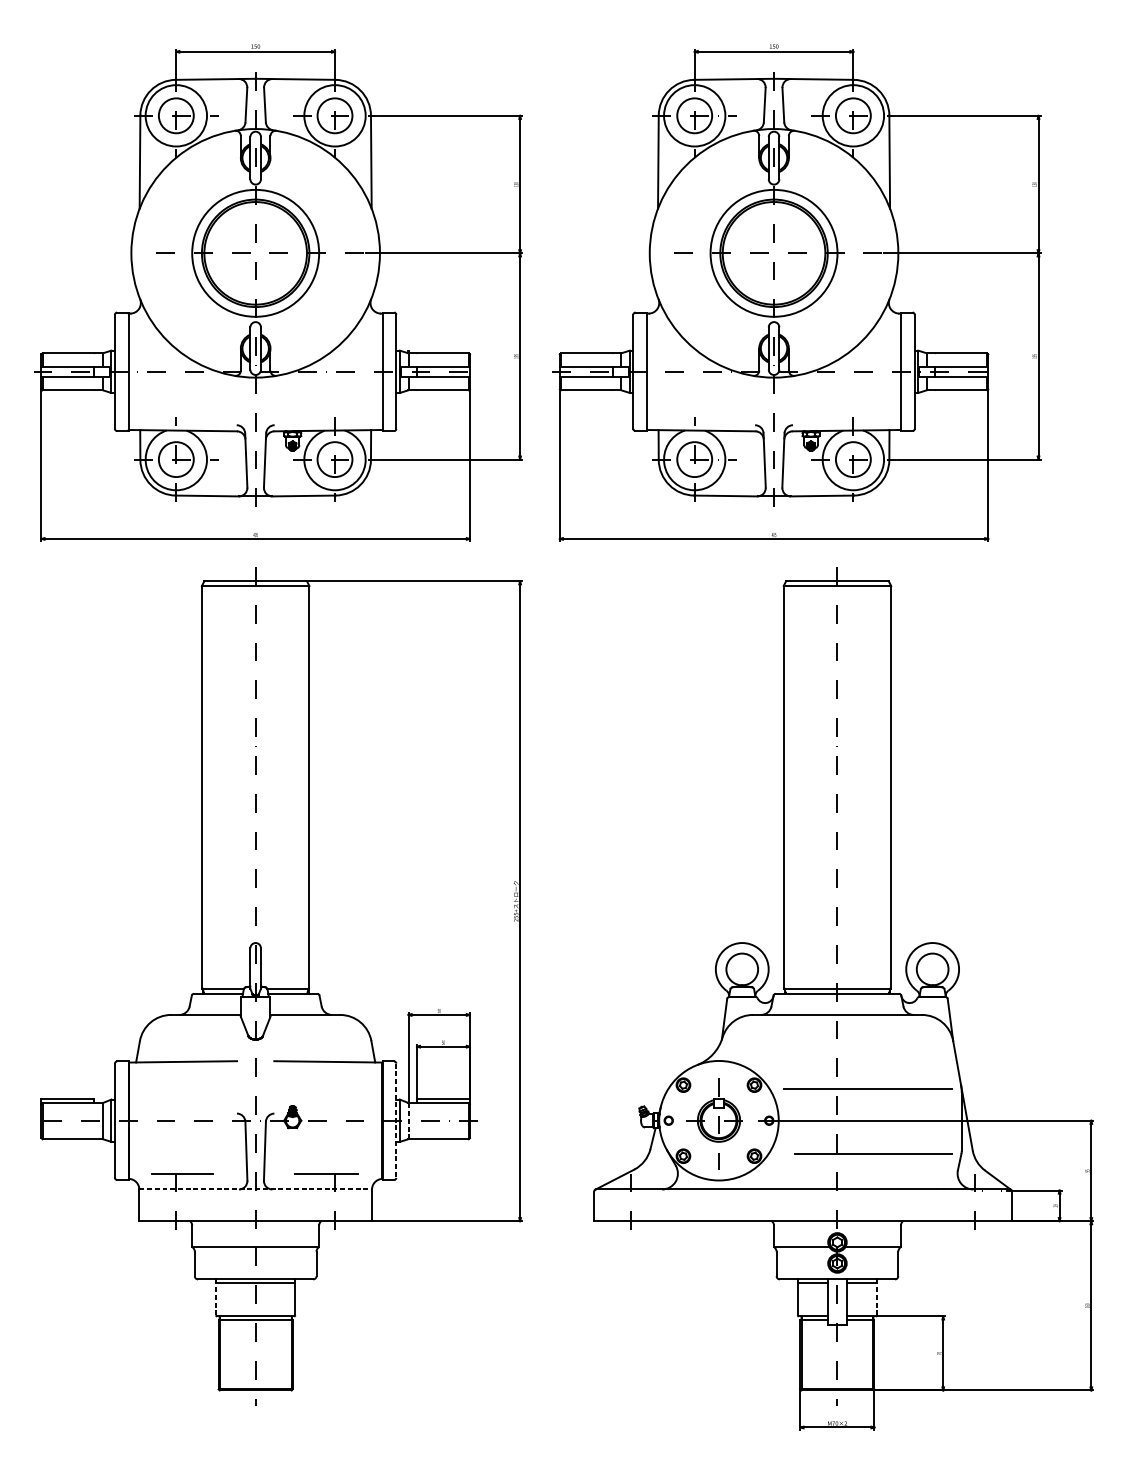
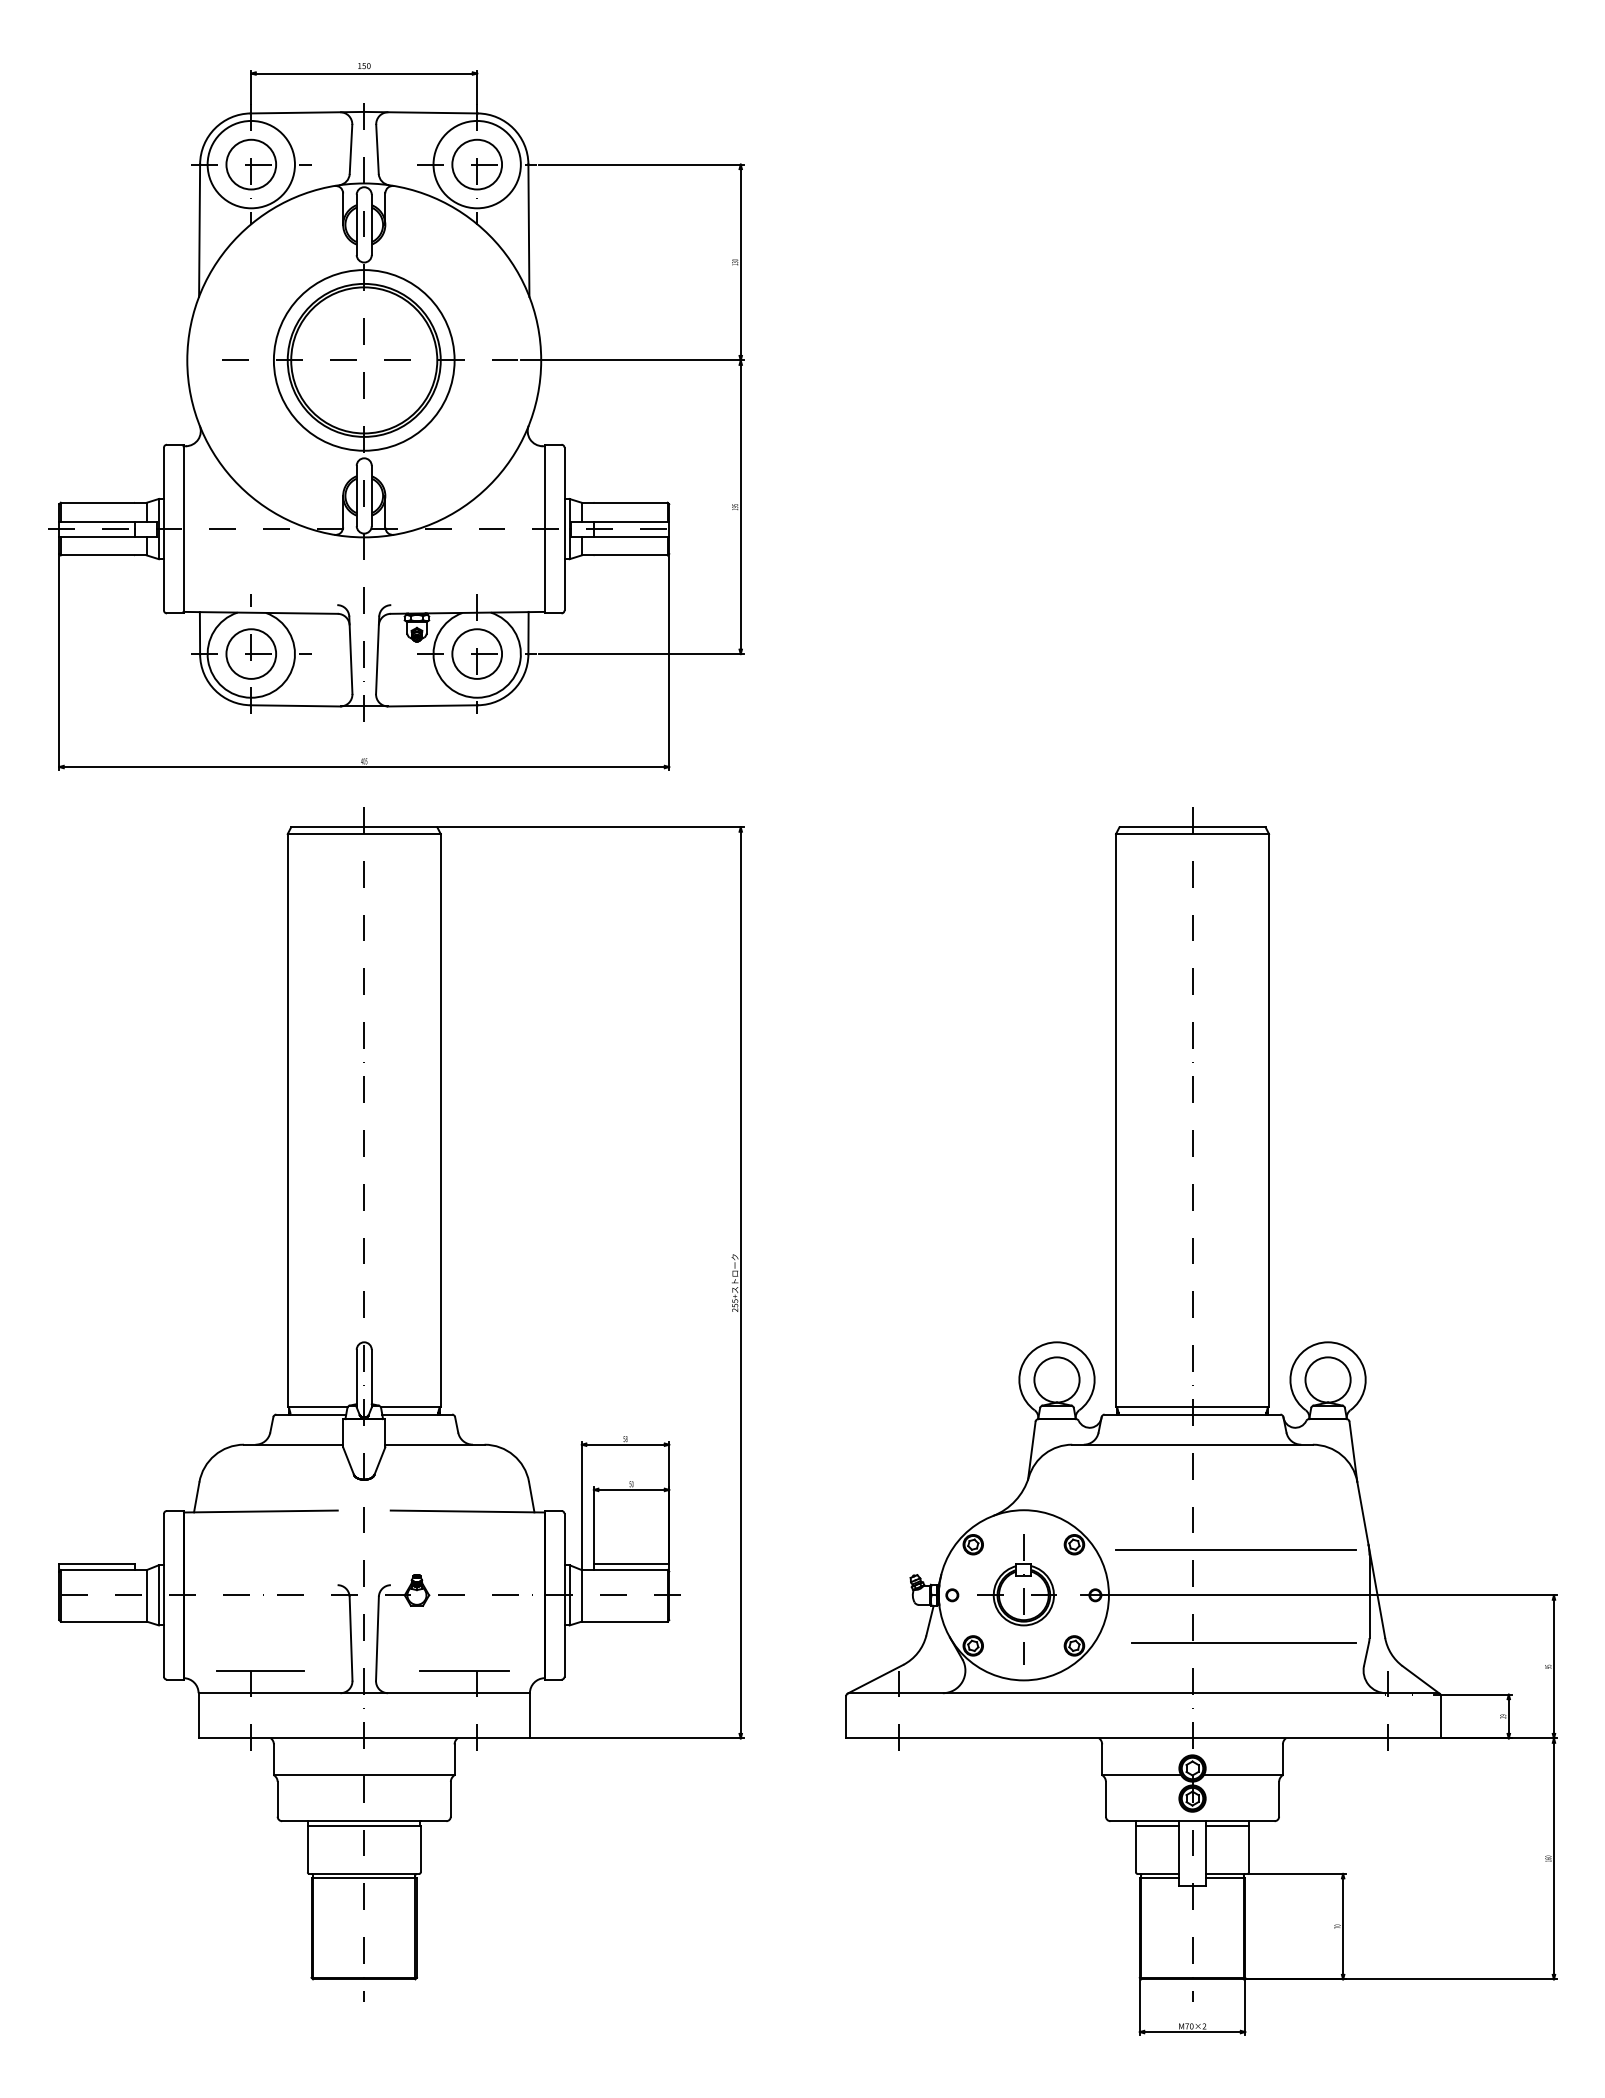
part: (796, 292) -> (1134, 416), removed
line: (396, 1120) -> (564, 1595), dashed -> solid
line: (408, 1120) -> (581, 1595), dashed -> solid
line: (255, 1189) -> (364, 1693), dashed -> solid
line: (215, 1298) -> (307, 1848), dashed -> solid
line: (877, 1298) -> (1249, 1848), dashed -> solid

